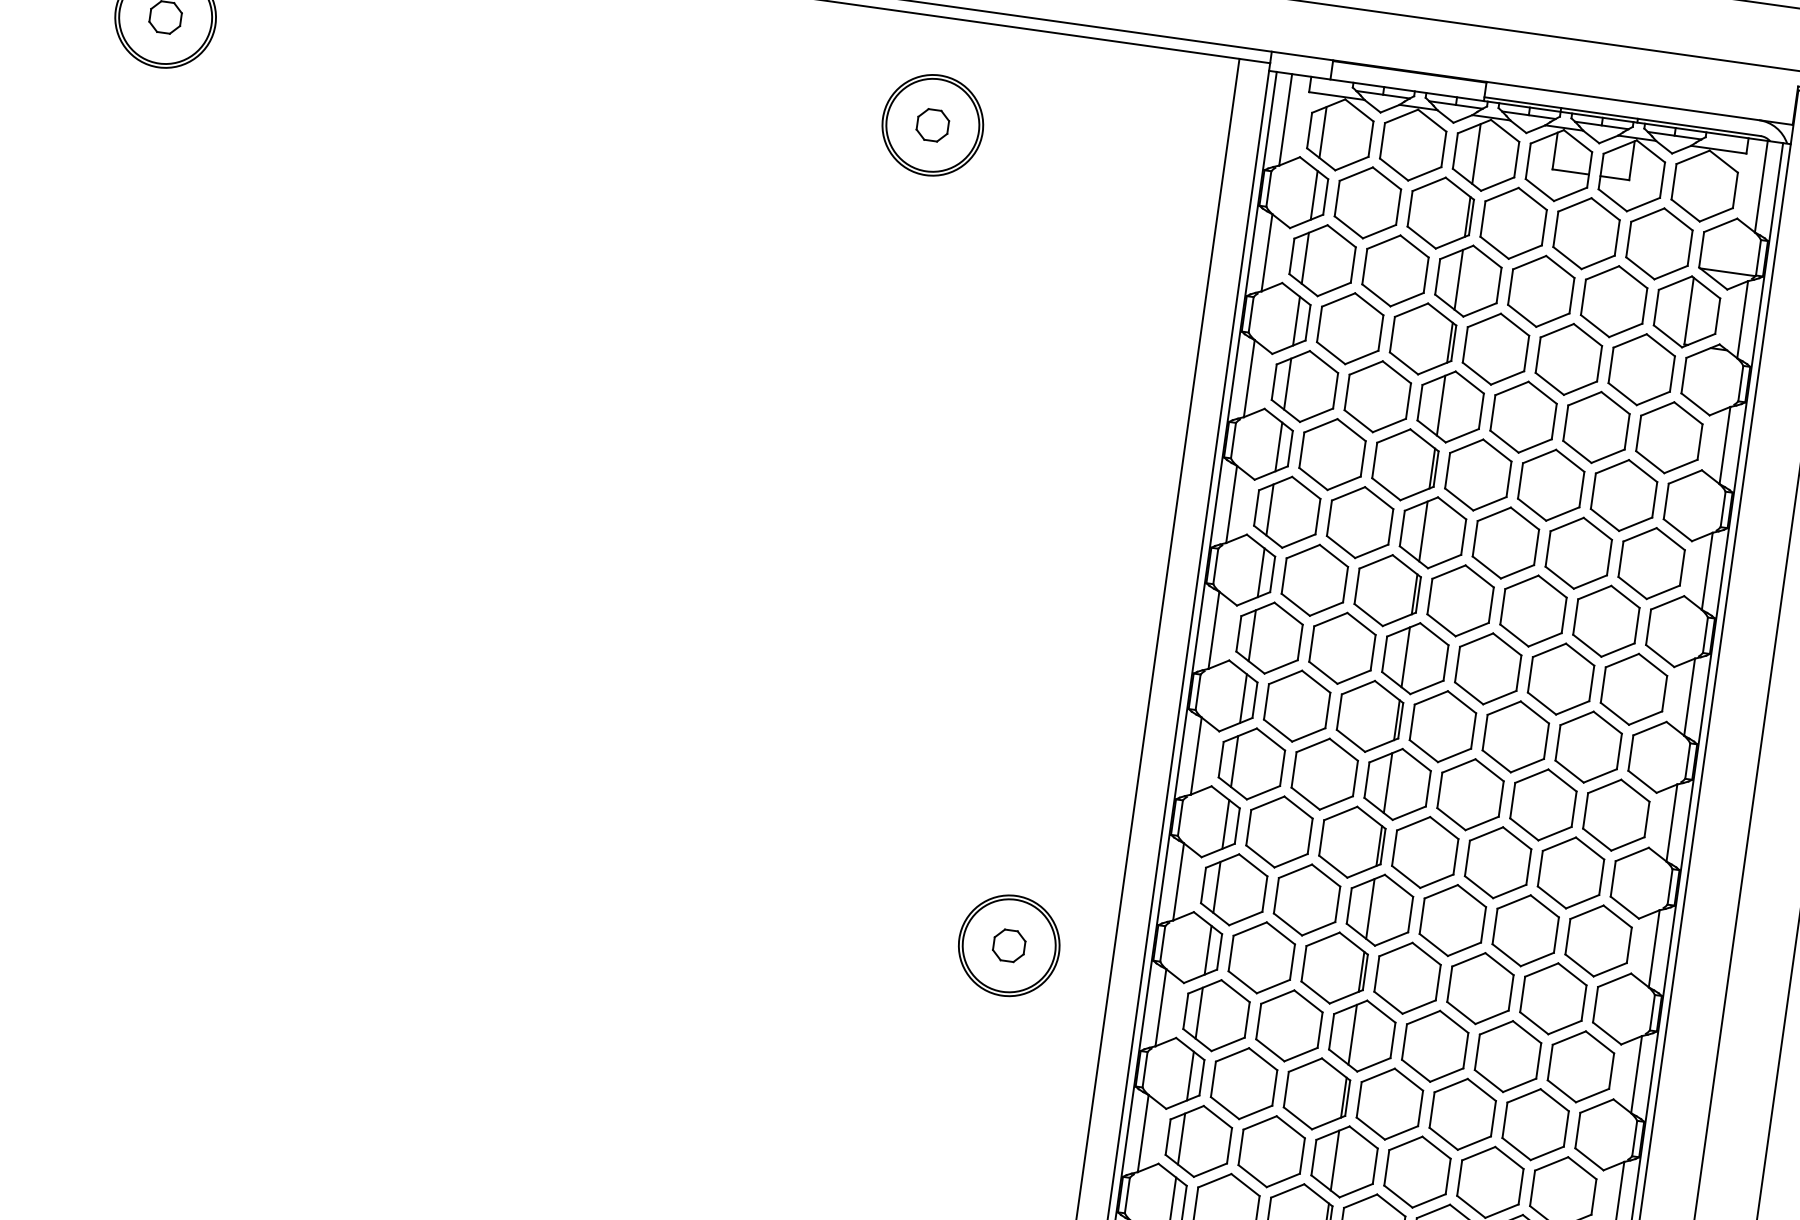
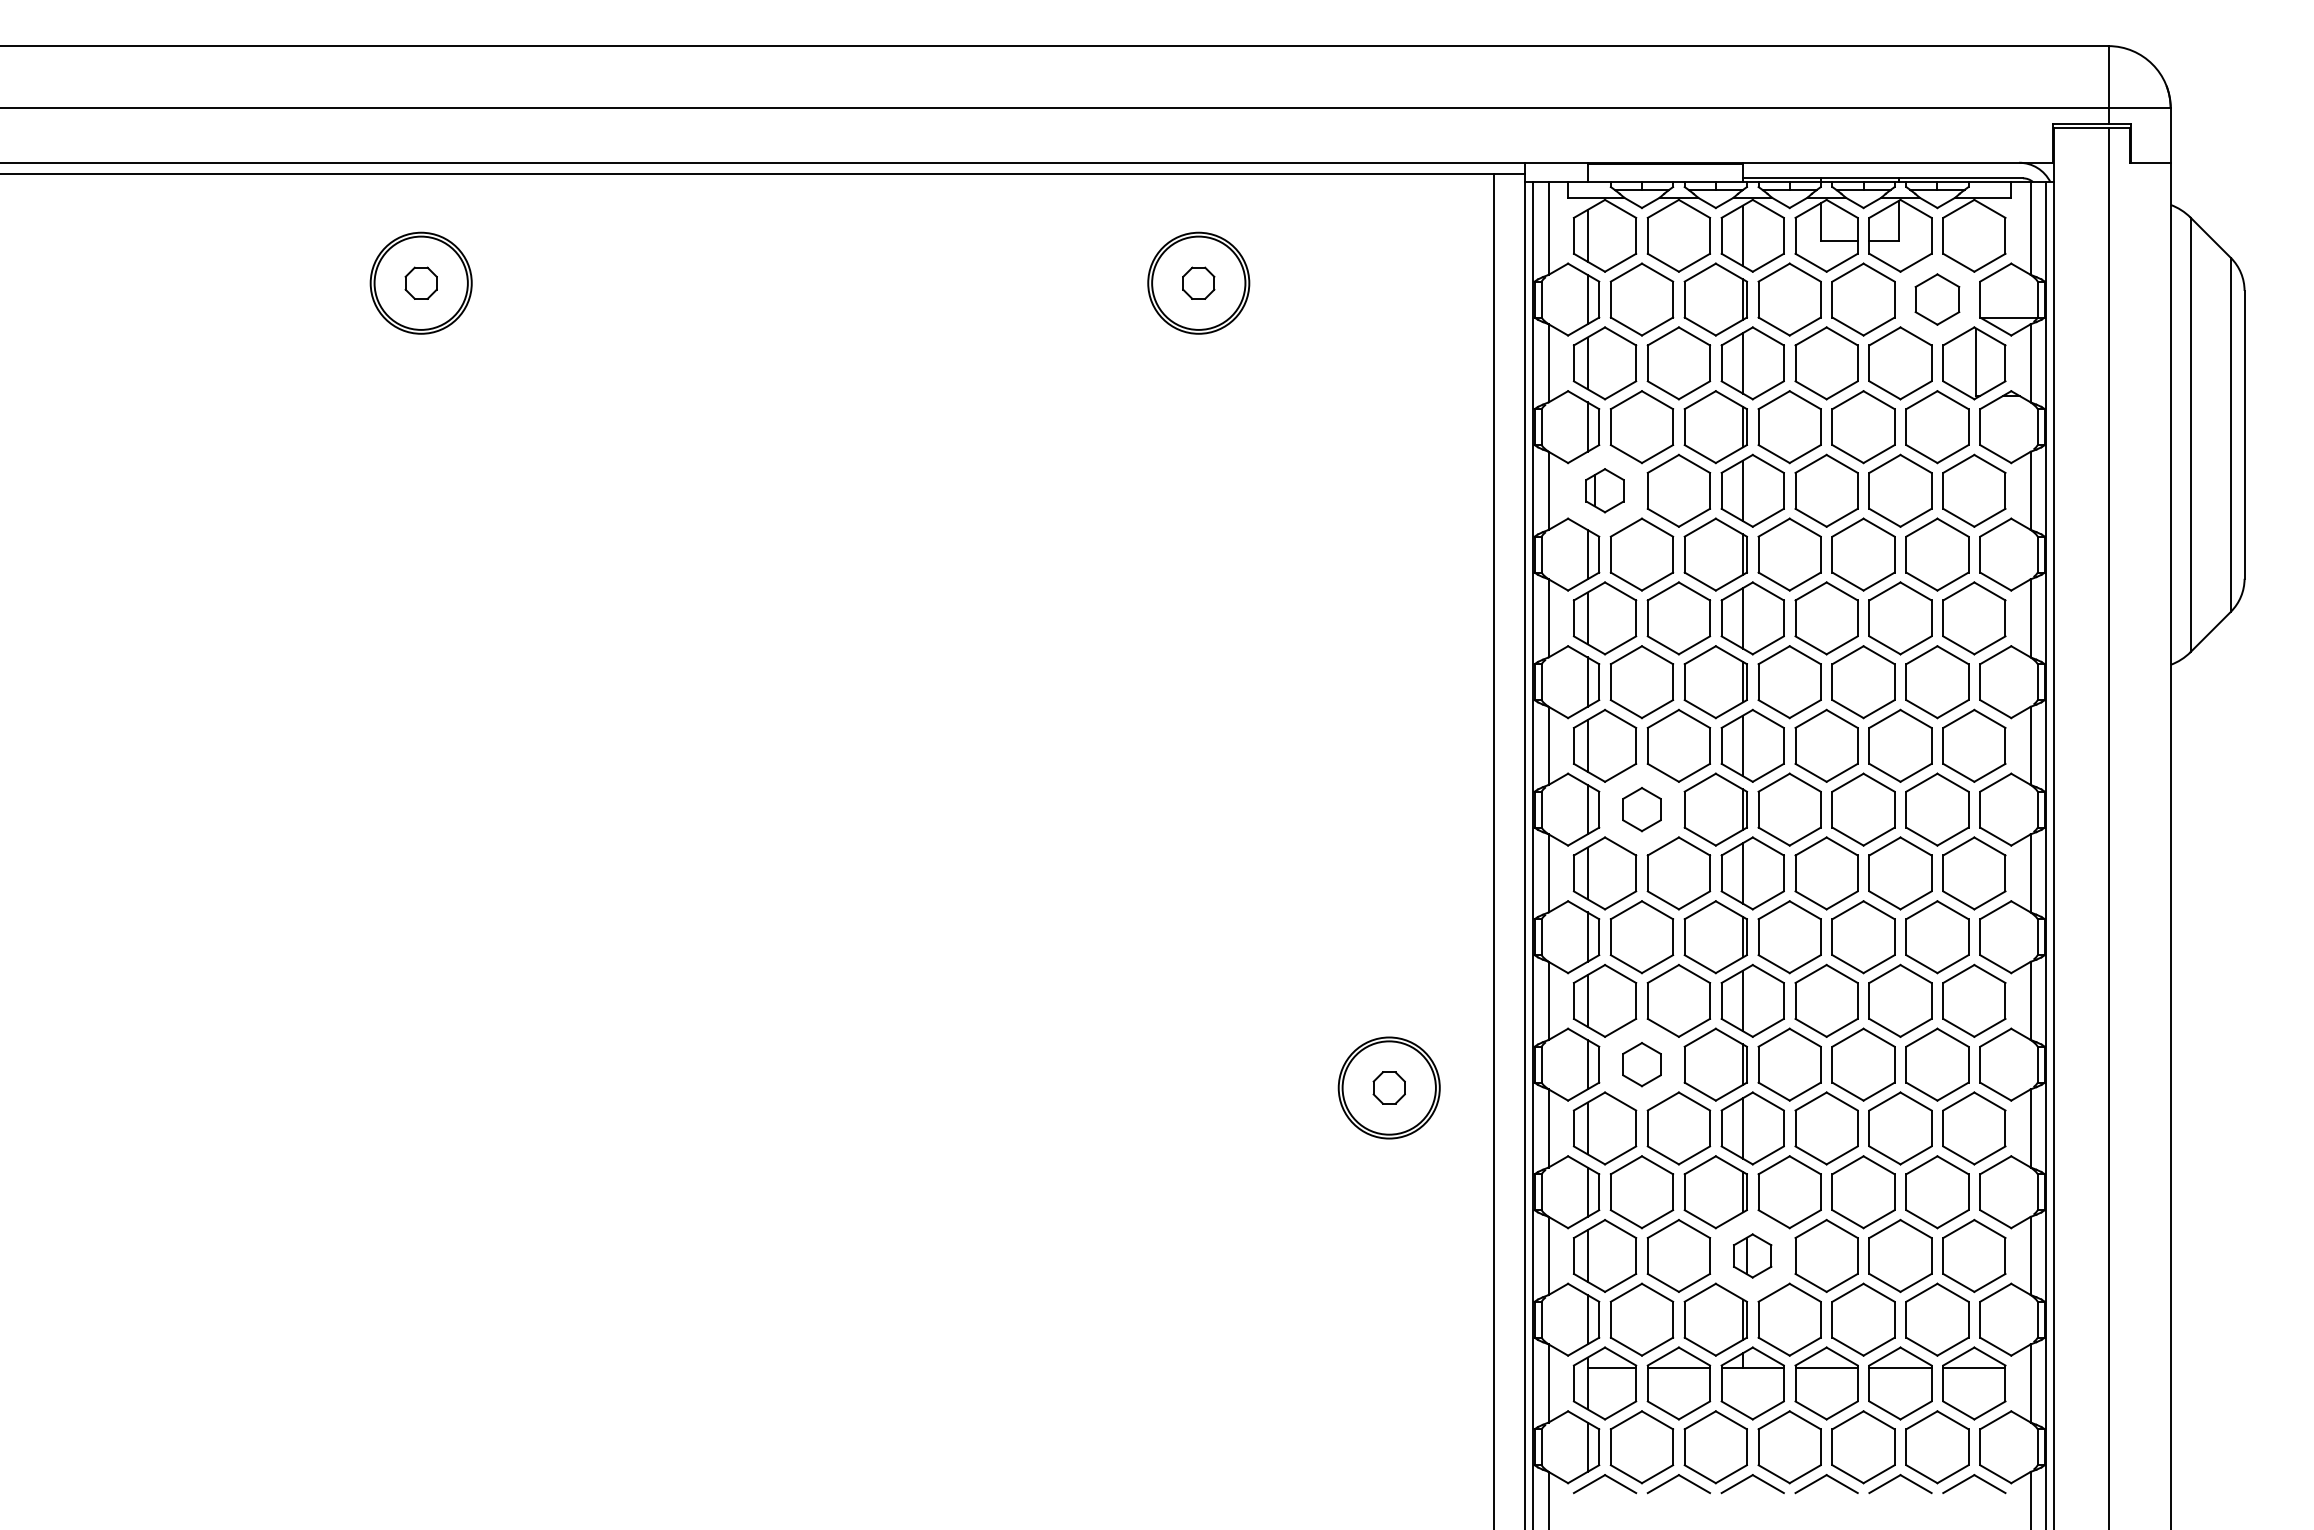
part: (1659, 243) -> (1937, 299), size x0.7
part: (1304, 386) -> (1604, 490), size x0.6
part: (1296, 705) -> (1641, 809), size x0.6
part: (1261, 957) -> (1641, 1064), size x0.6
part: (1344, 1161) -> (1752, 1255), size x0.6

